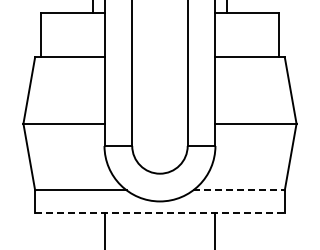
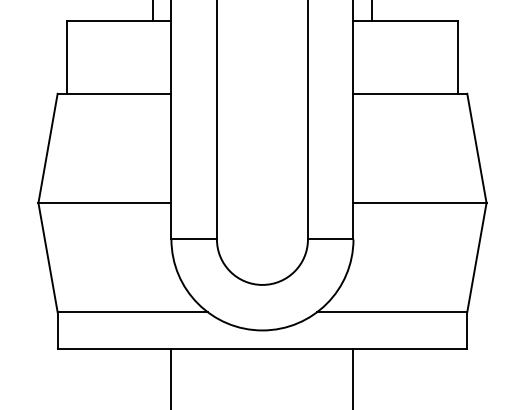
line: (239, 190) -> (392, 312), dashed -> solid
line: (159, 212) -> (261, 348), dashed -> solid

